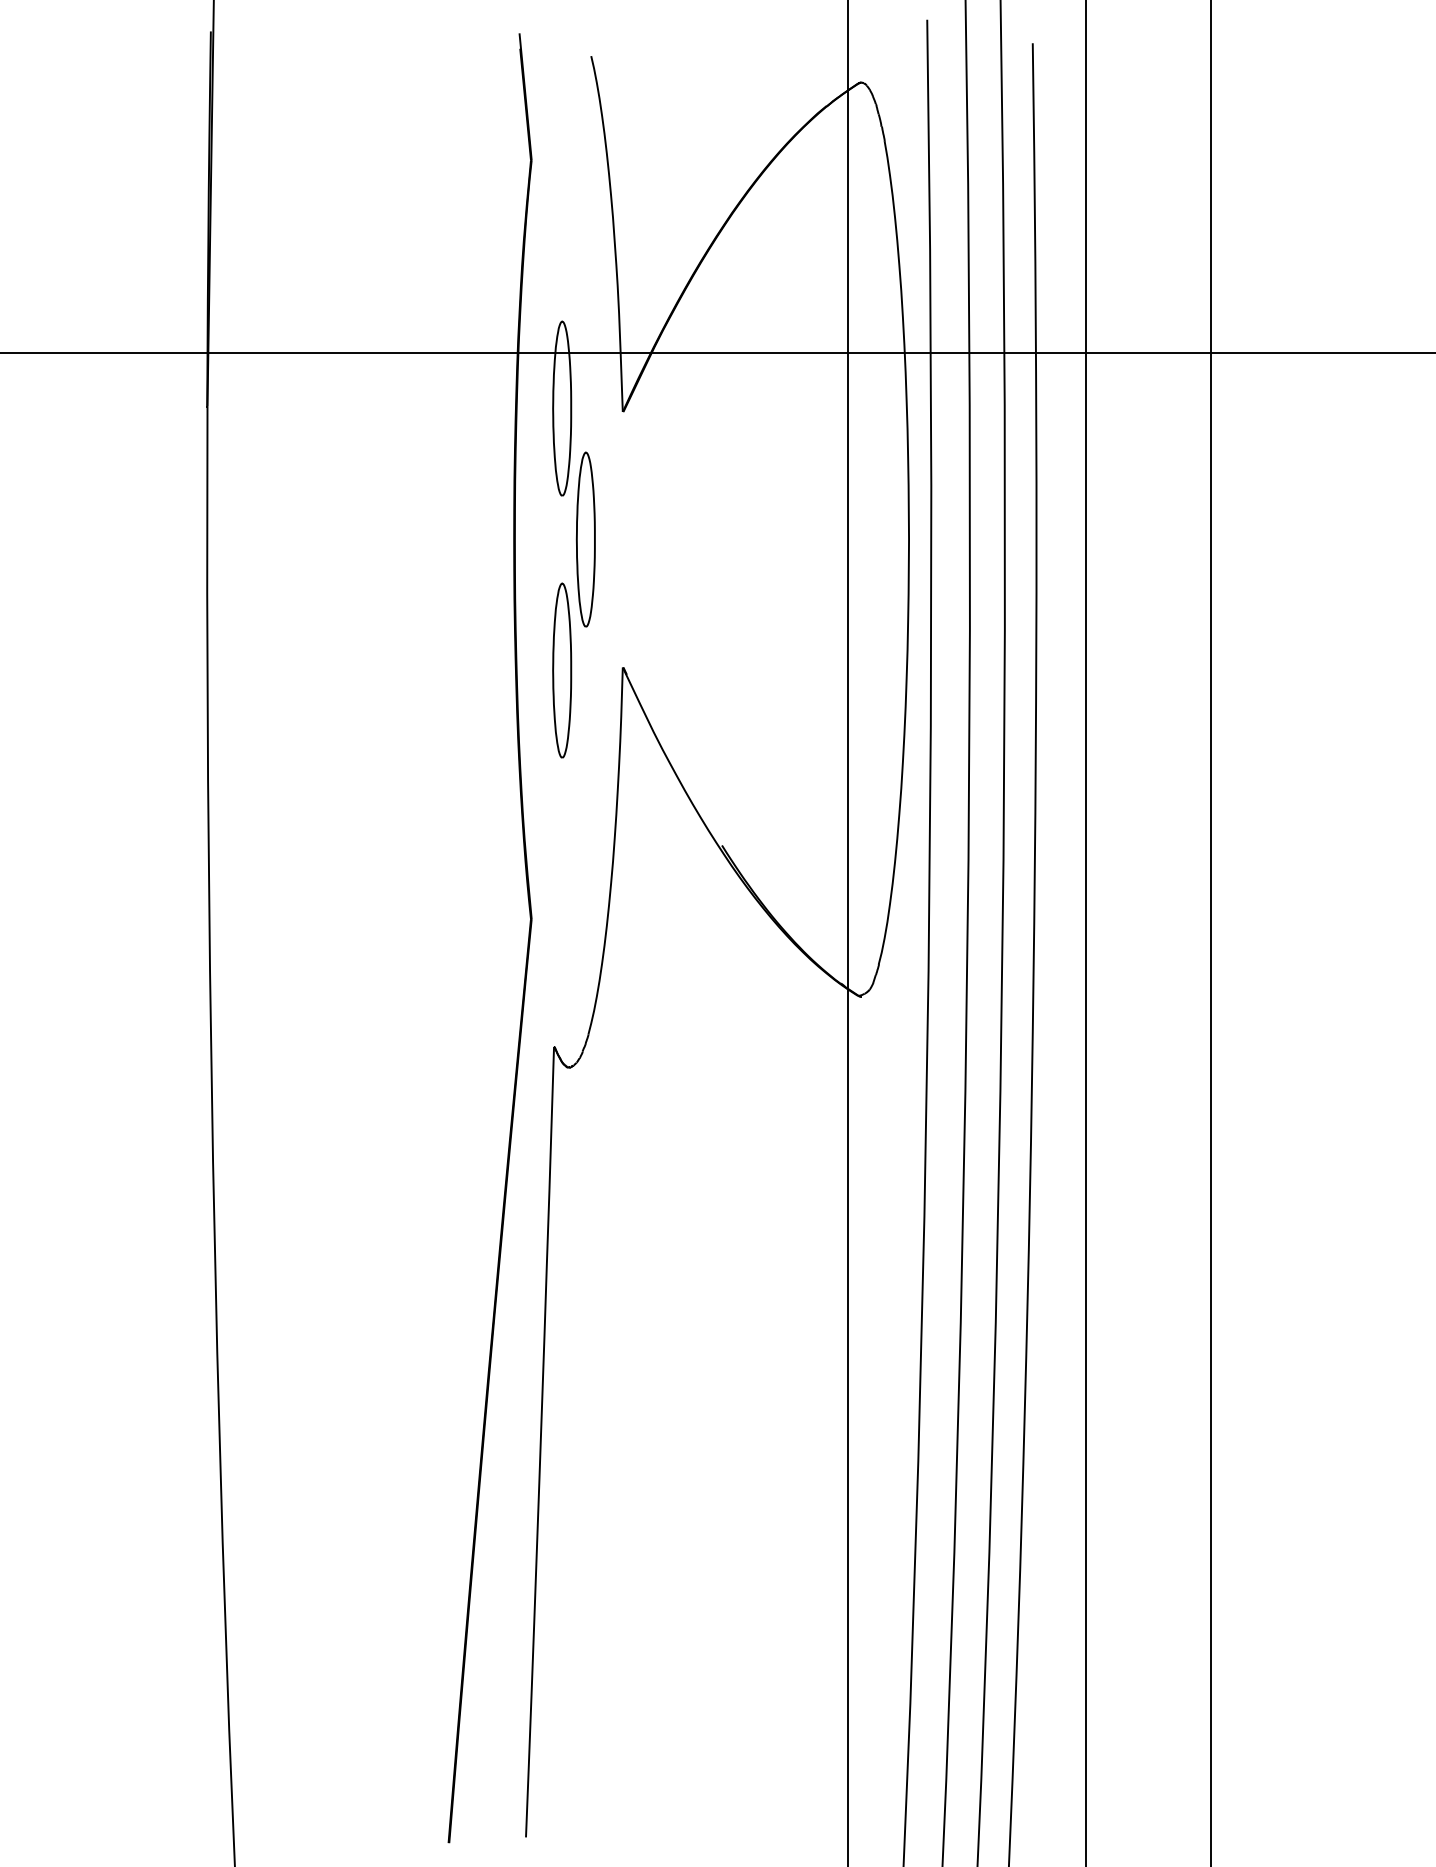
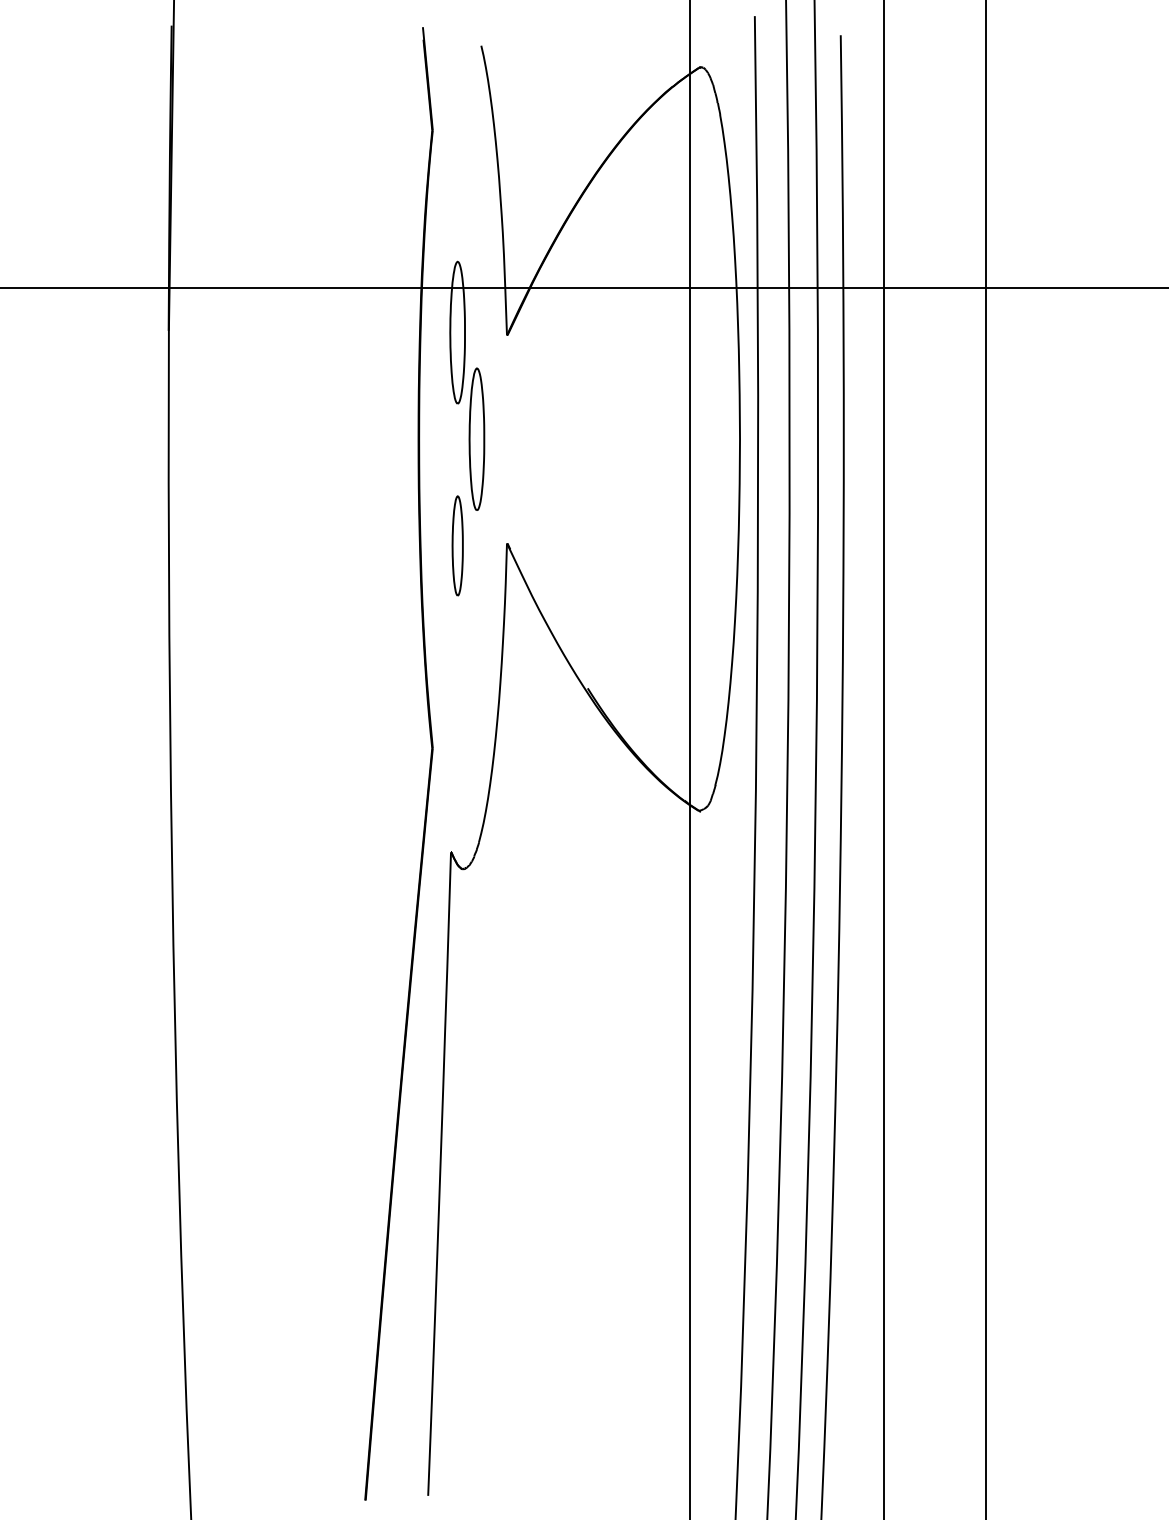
part: (562, 670) -> (457, 545), size x0.7

